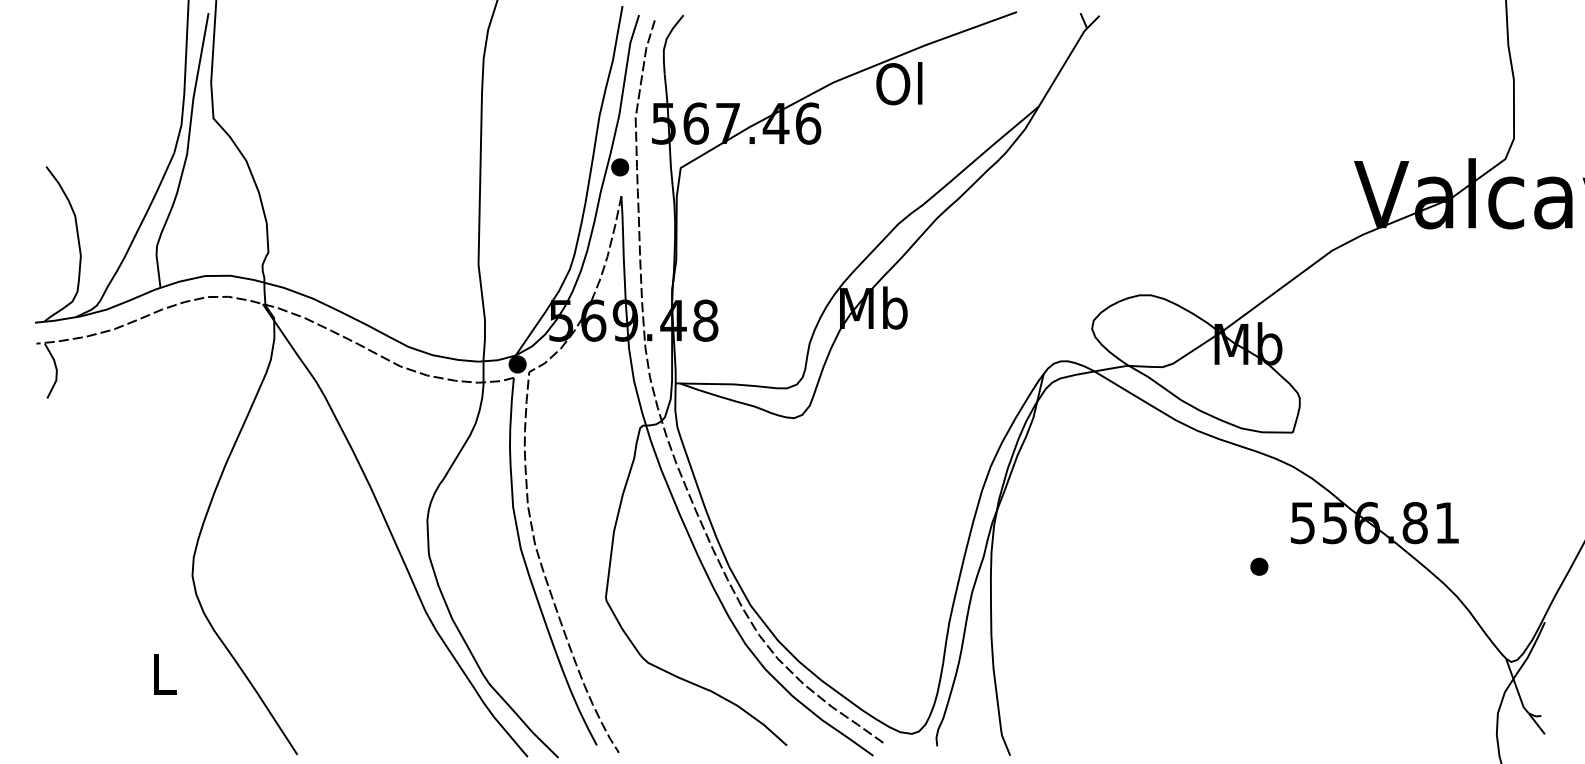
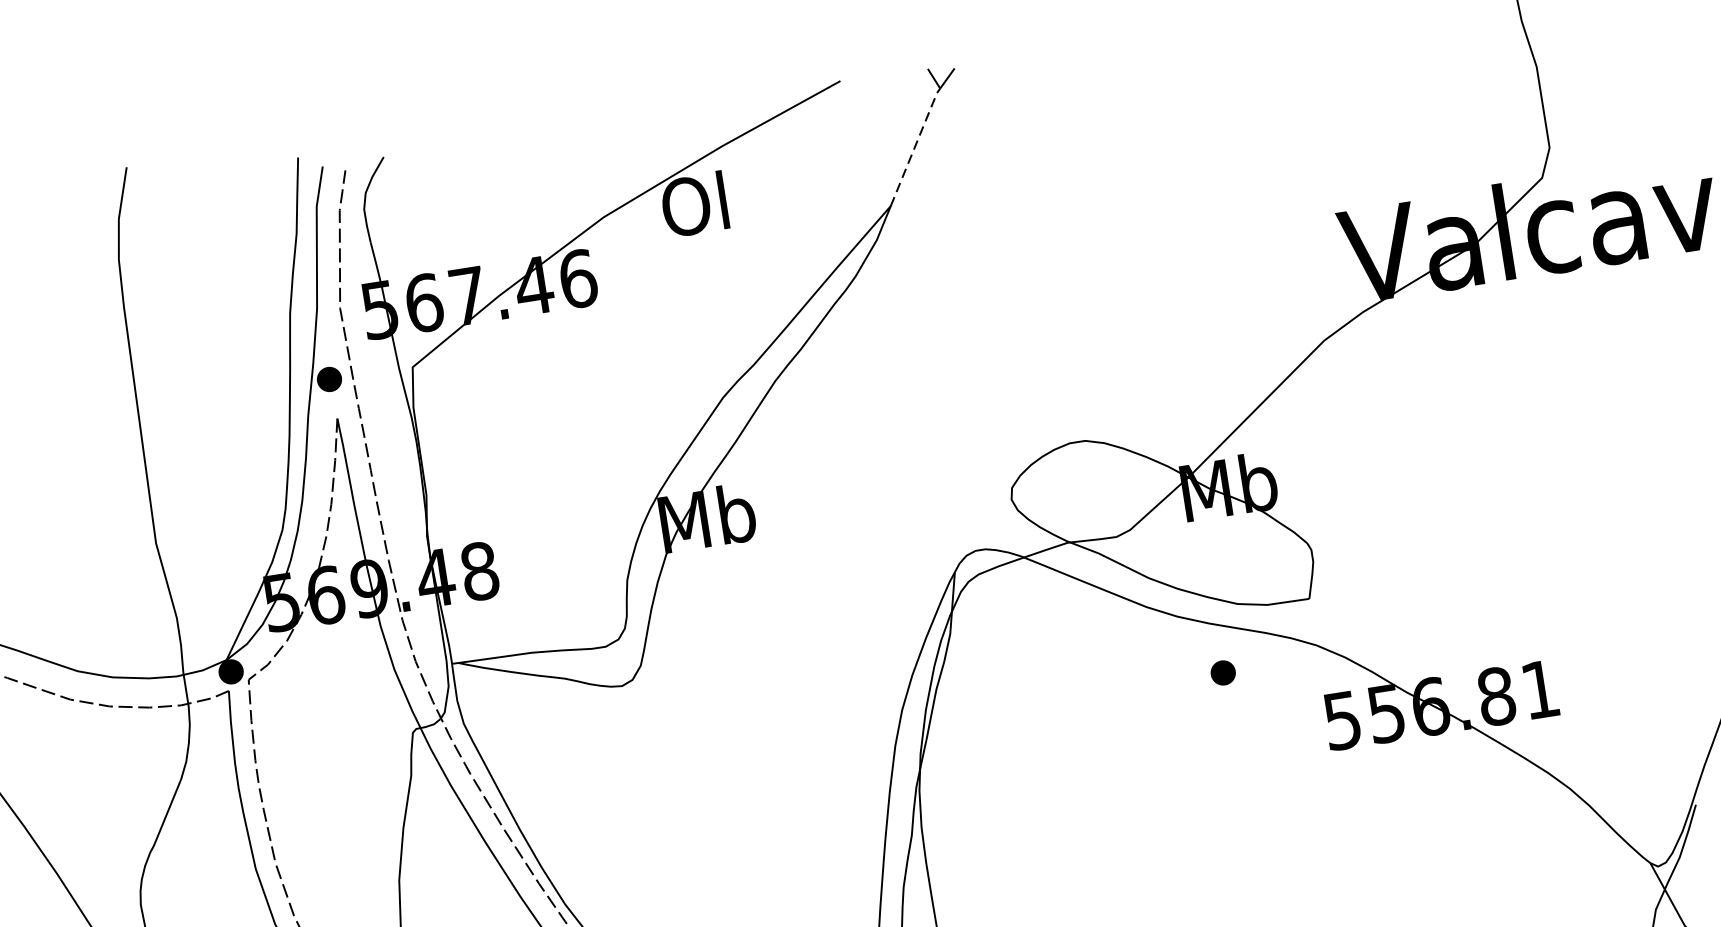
line: (1062, 66) -> (914, 146), solid -> dashed
part: (1259, 566) -> (1223, 672), moved

